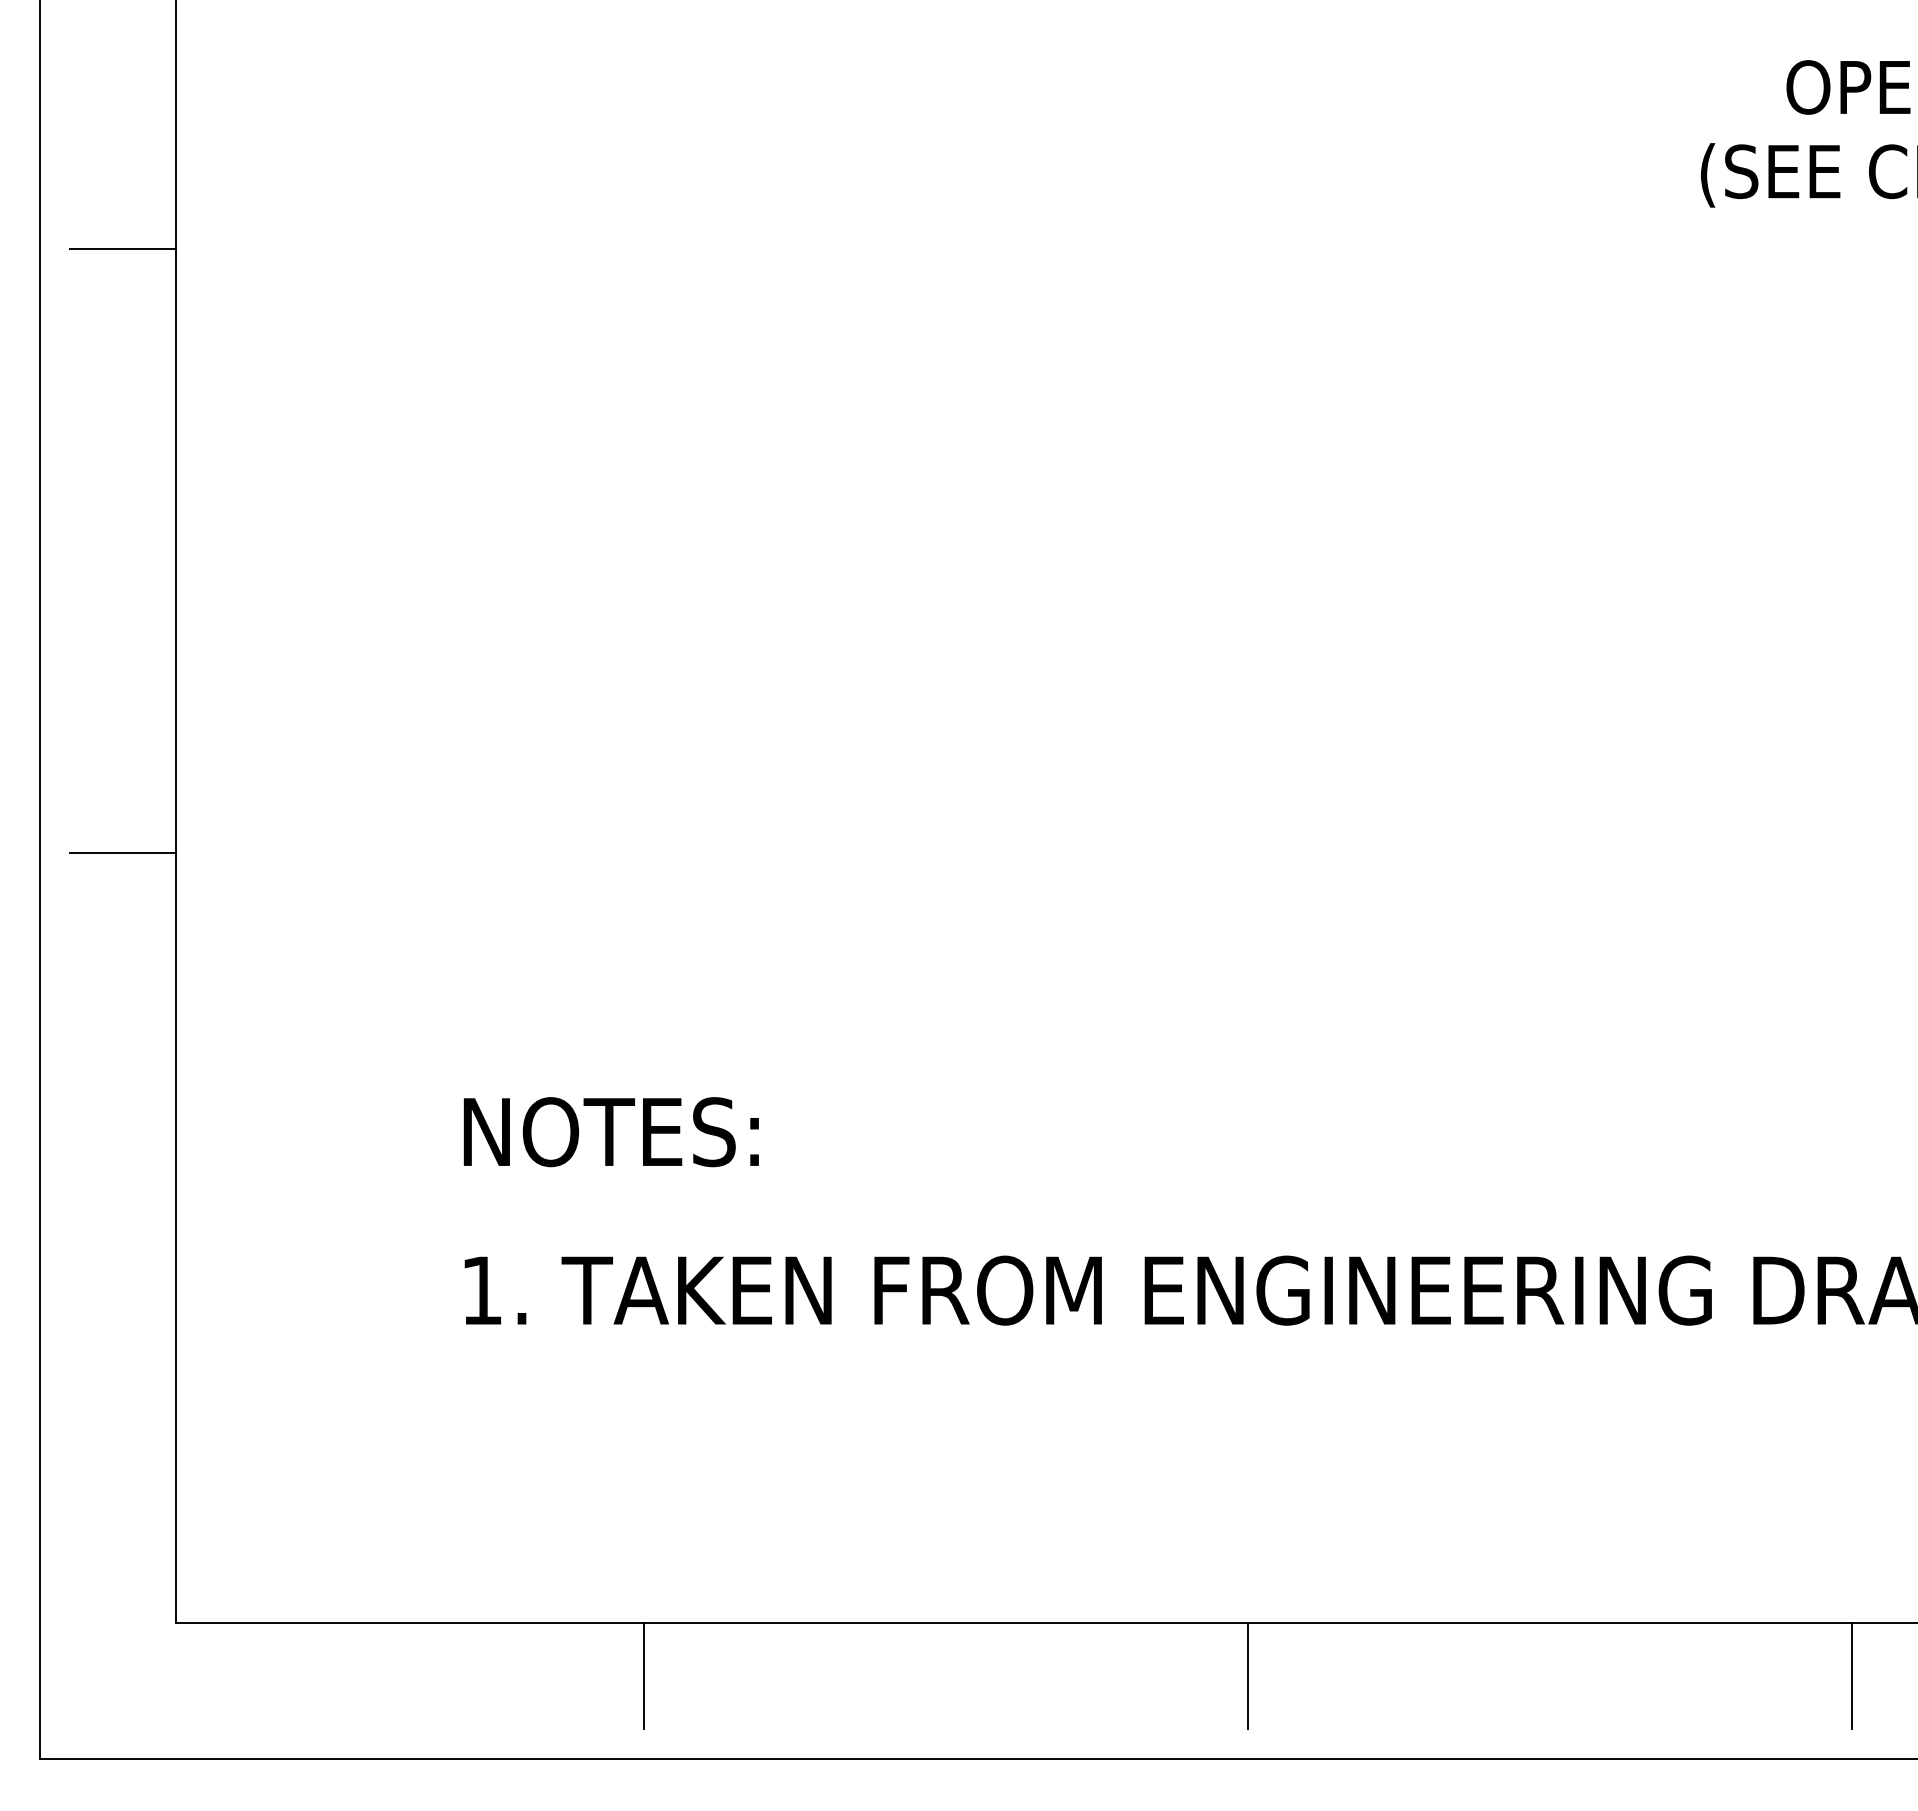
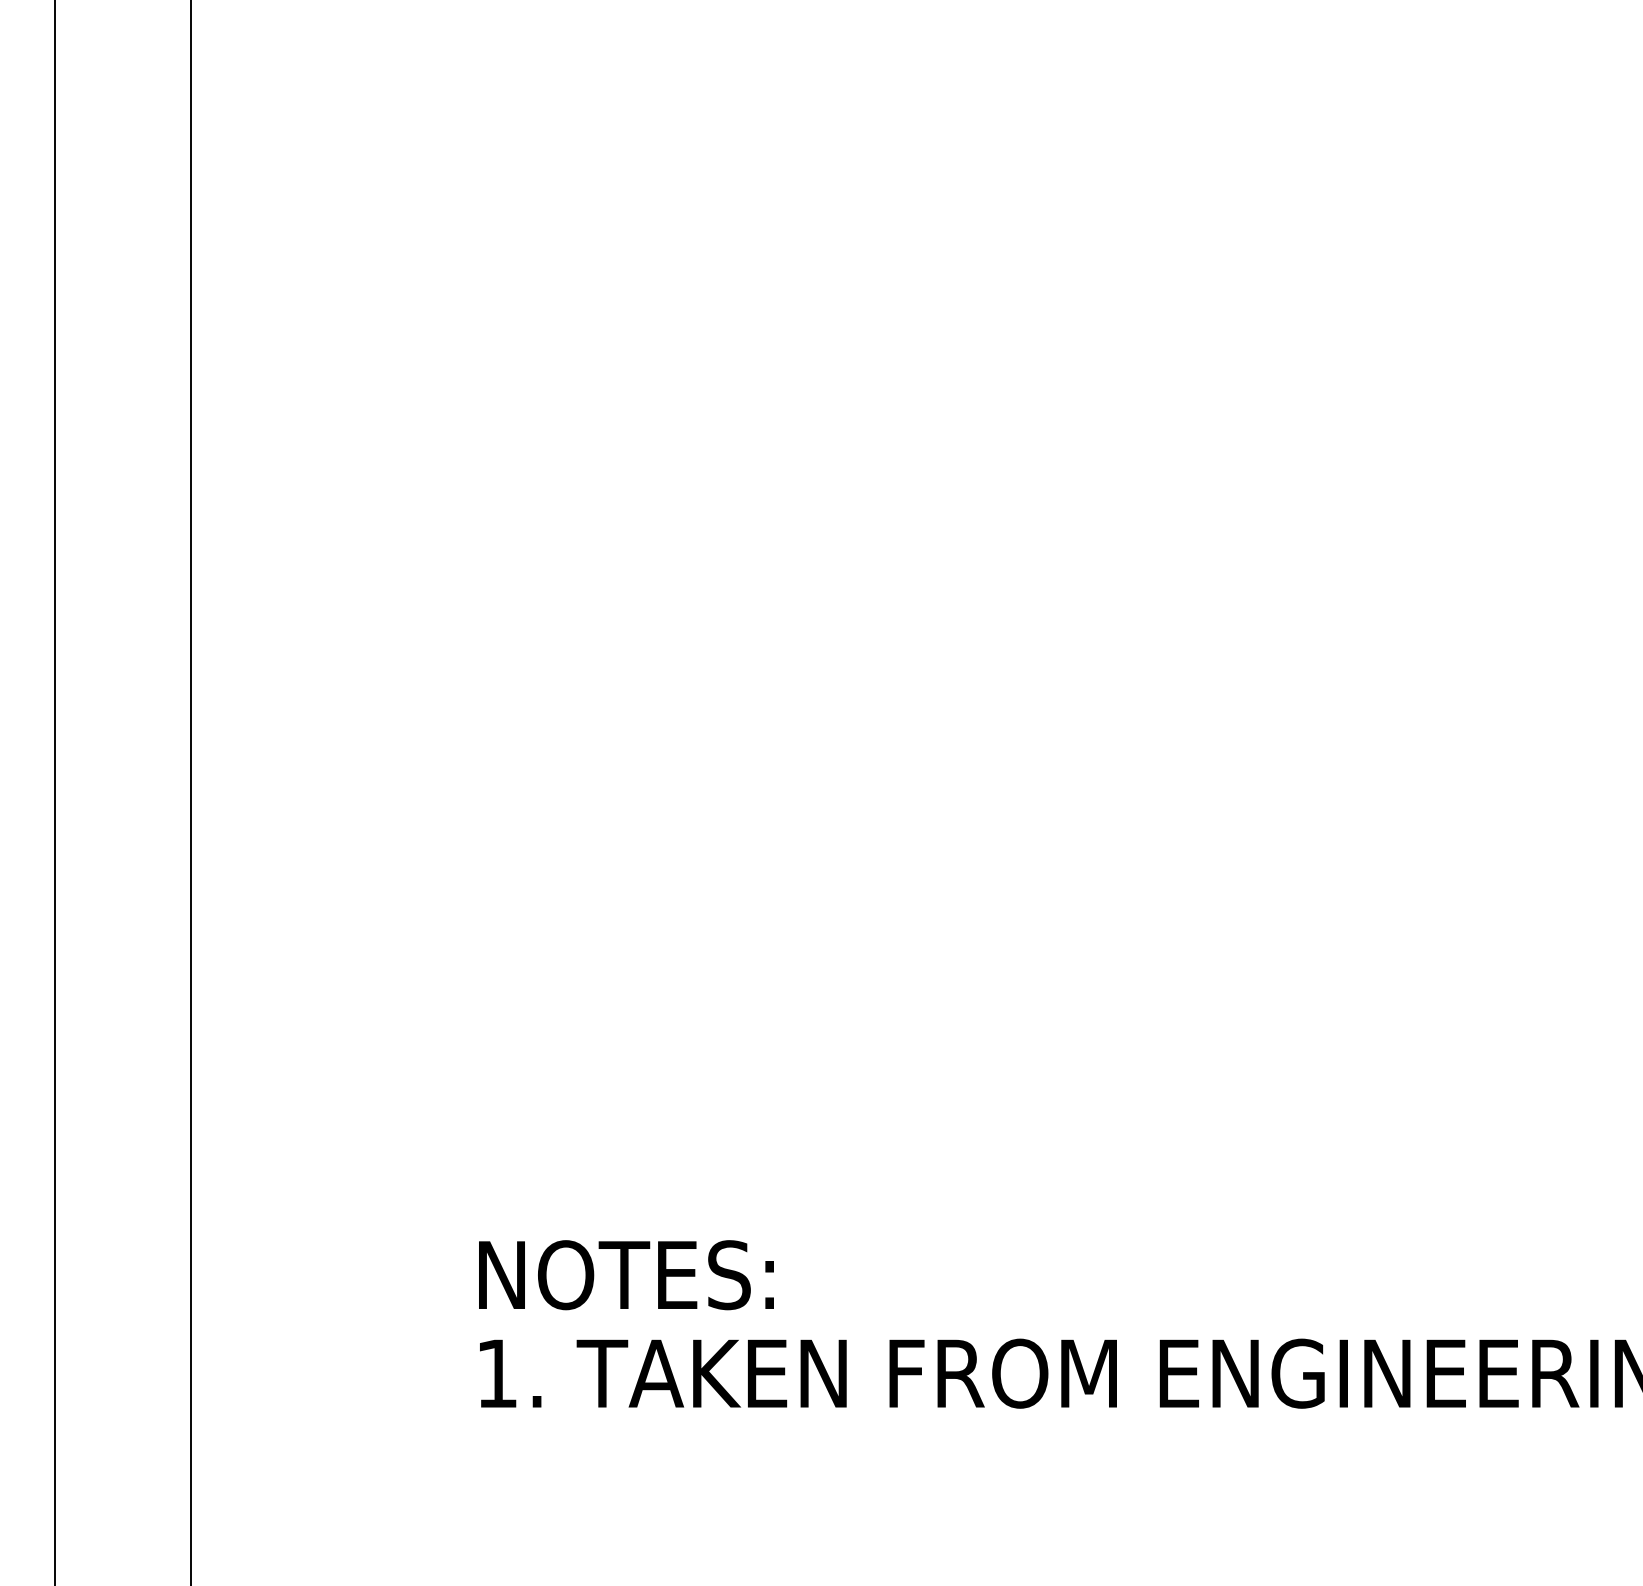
line: (122, 248) -> (137, 331), removed
line: (122, 852) -> (137, 935), removed
text: (610, 1132) -> (625, 1275), moved

